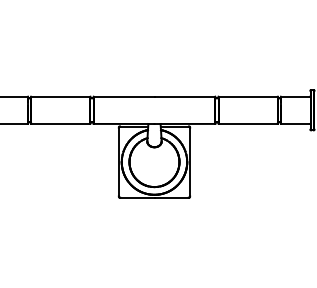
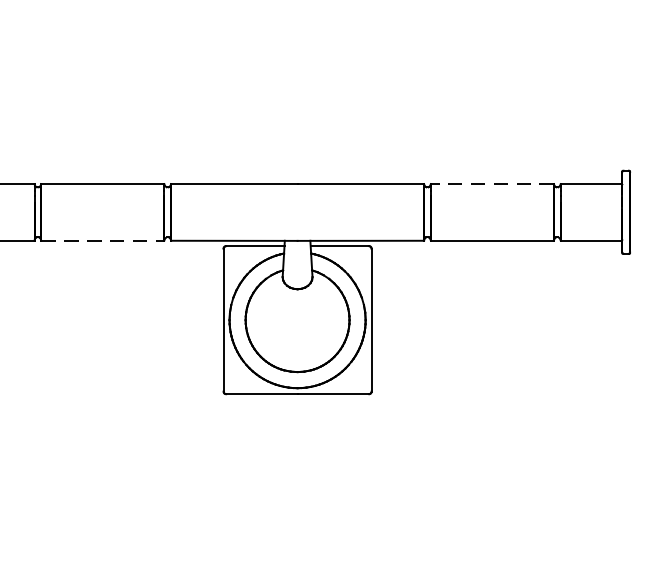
line: (248, 96) -> (493, 183), solid -> dashed
line: (60, 123) -> (102, 239), solid -> dashed

